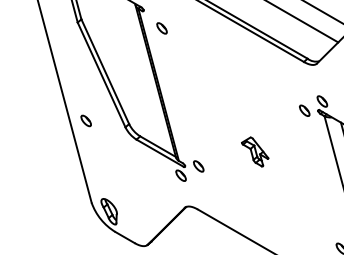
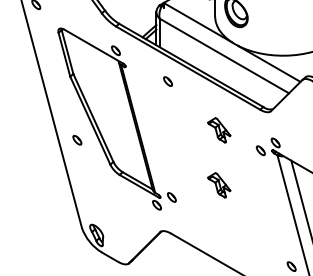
part: (161, 28) -> (167, 81), moved
part: (255, 86) -> (219, 130), added
part: (86, 121) -> (77, 140), moved

